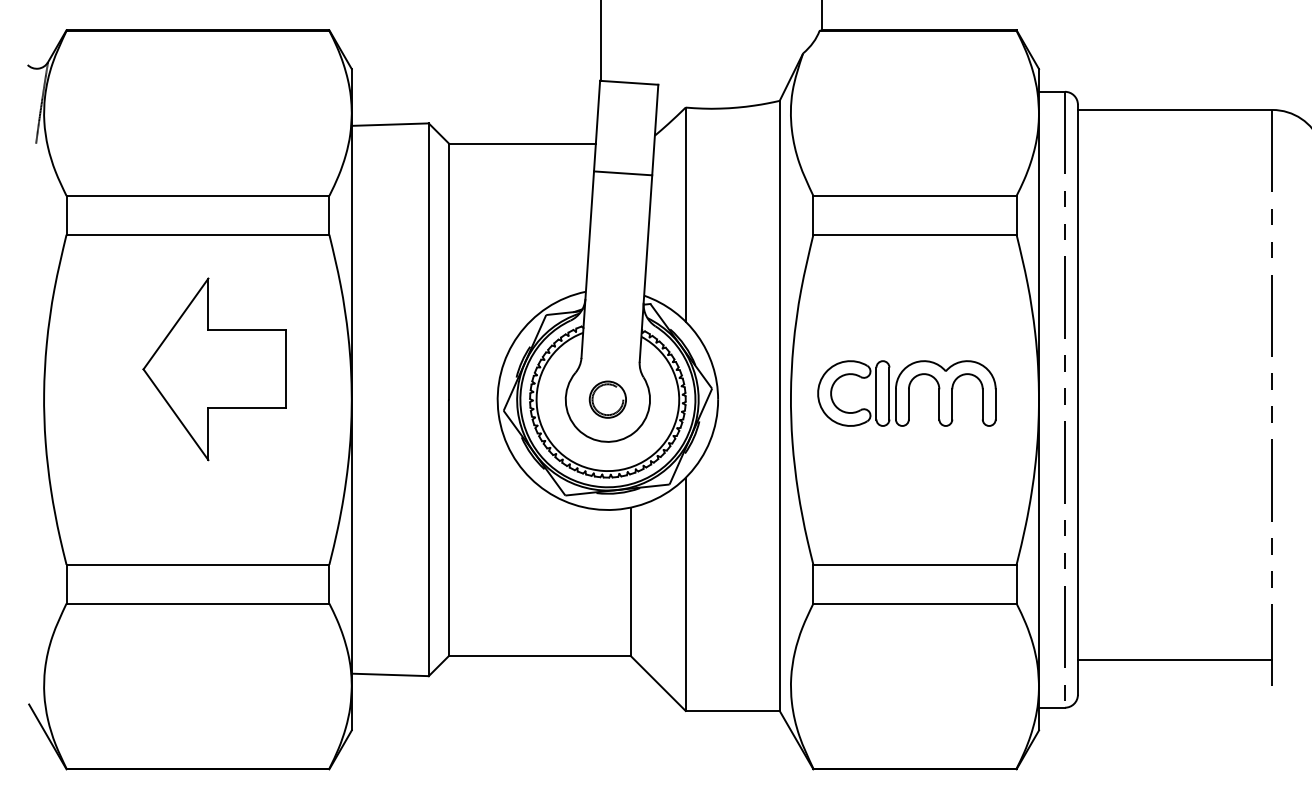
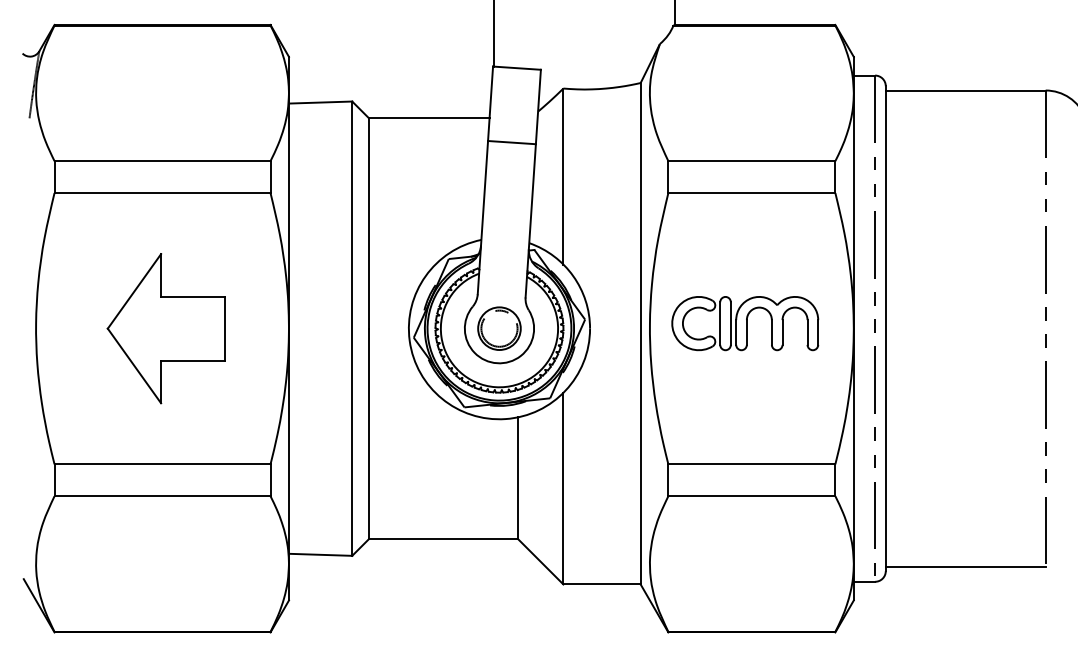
part: (213, 369) -> (165, 328), moved
part: (607, 399) -> (499, 328), size x1.43
line: (1174, 659) -> (965, 566), moved

